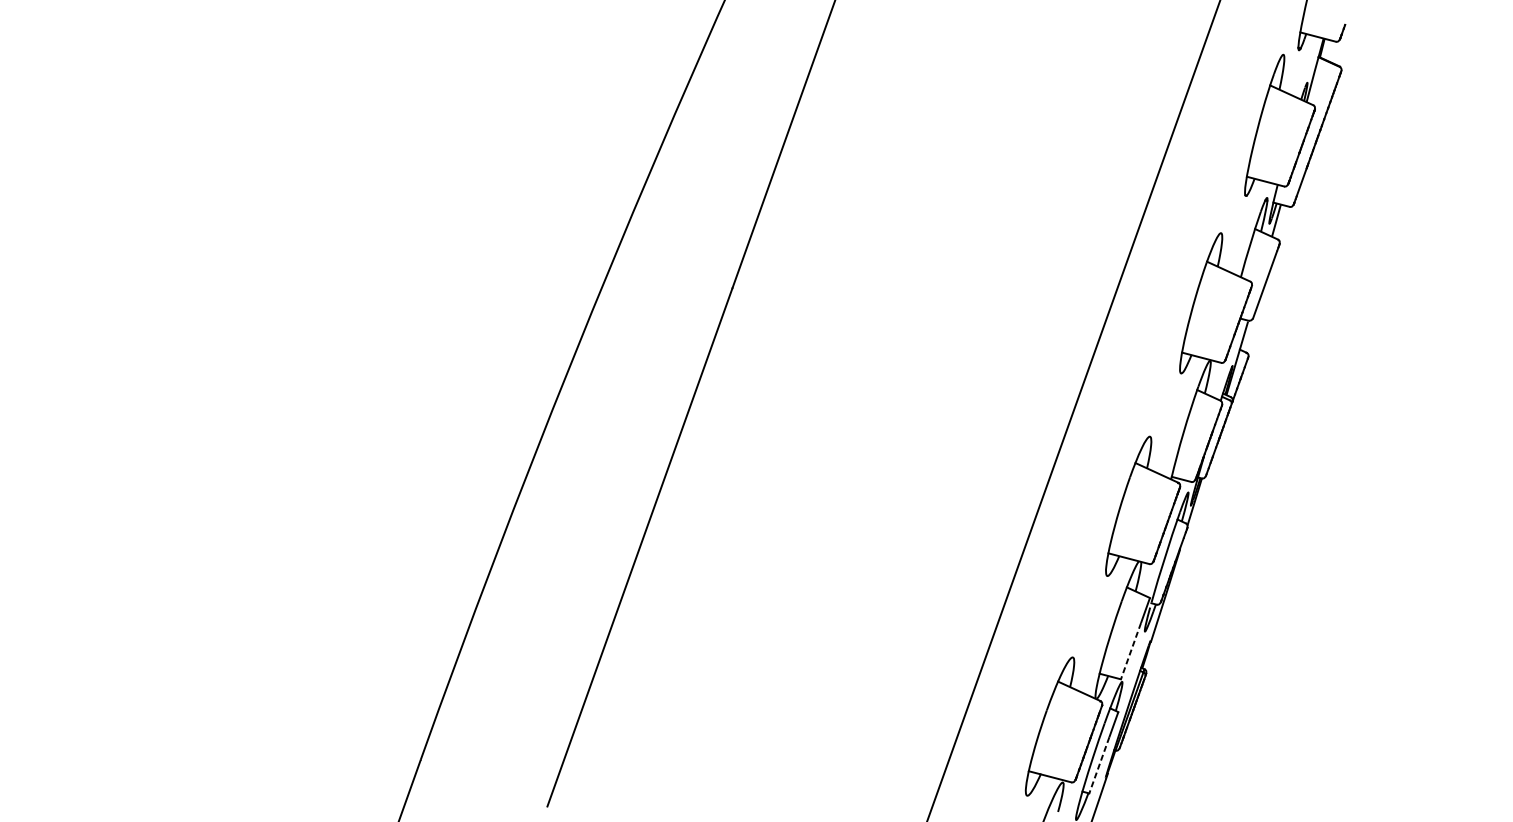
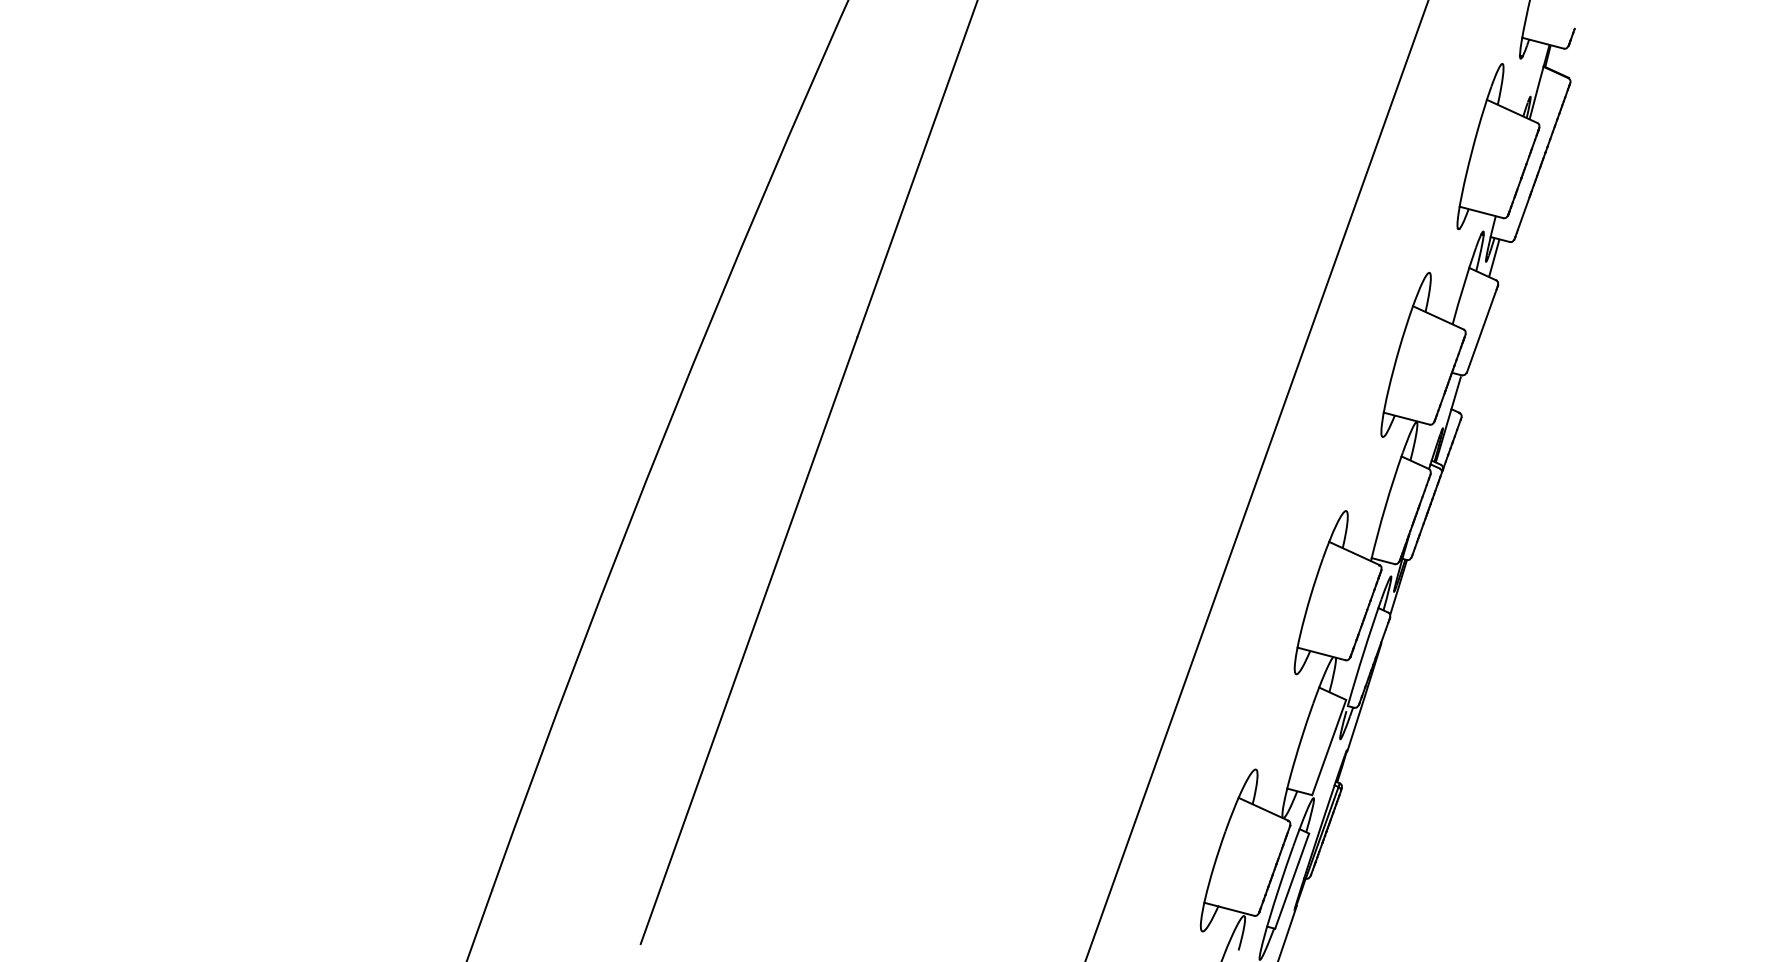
line: (1131, 651) -> (1324, 762), dashed -> solid
line: (1098, 765) -> (1286, 895), dashed -> solid

